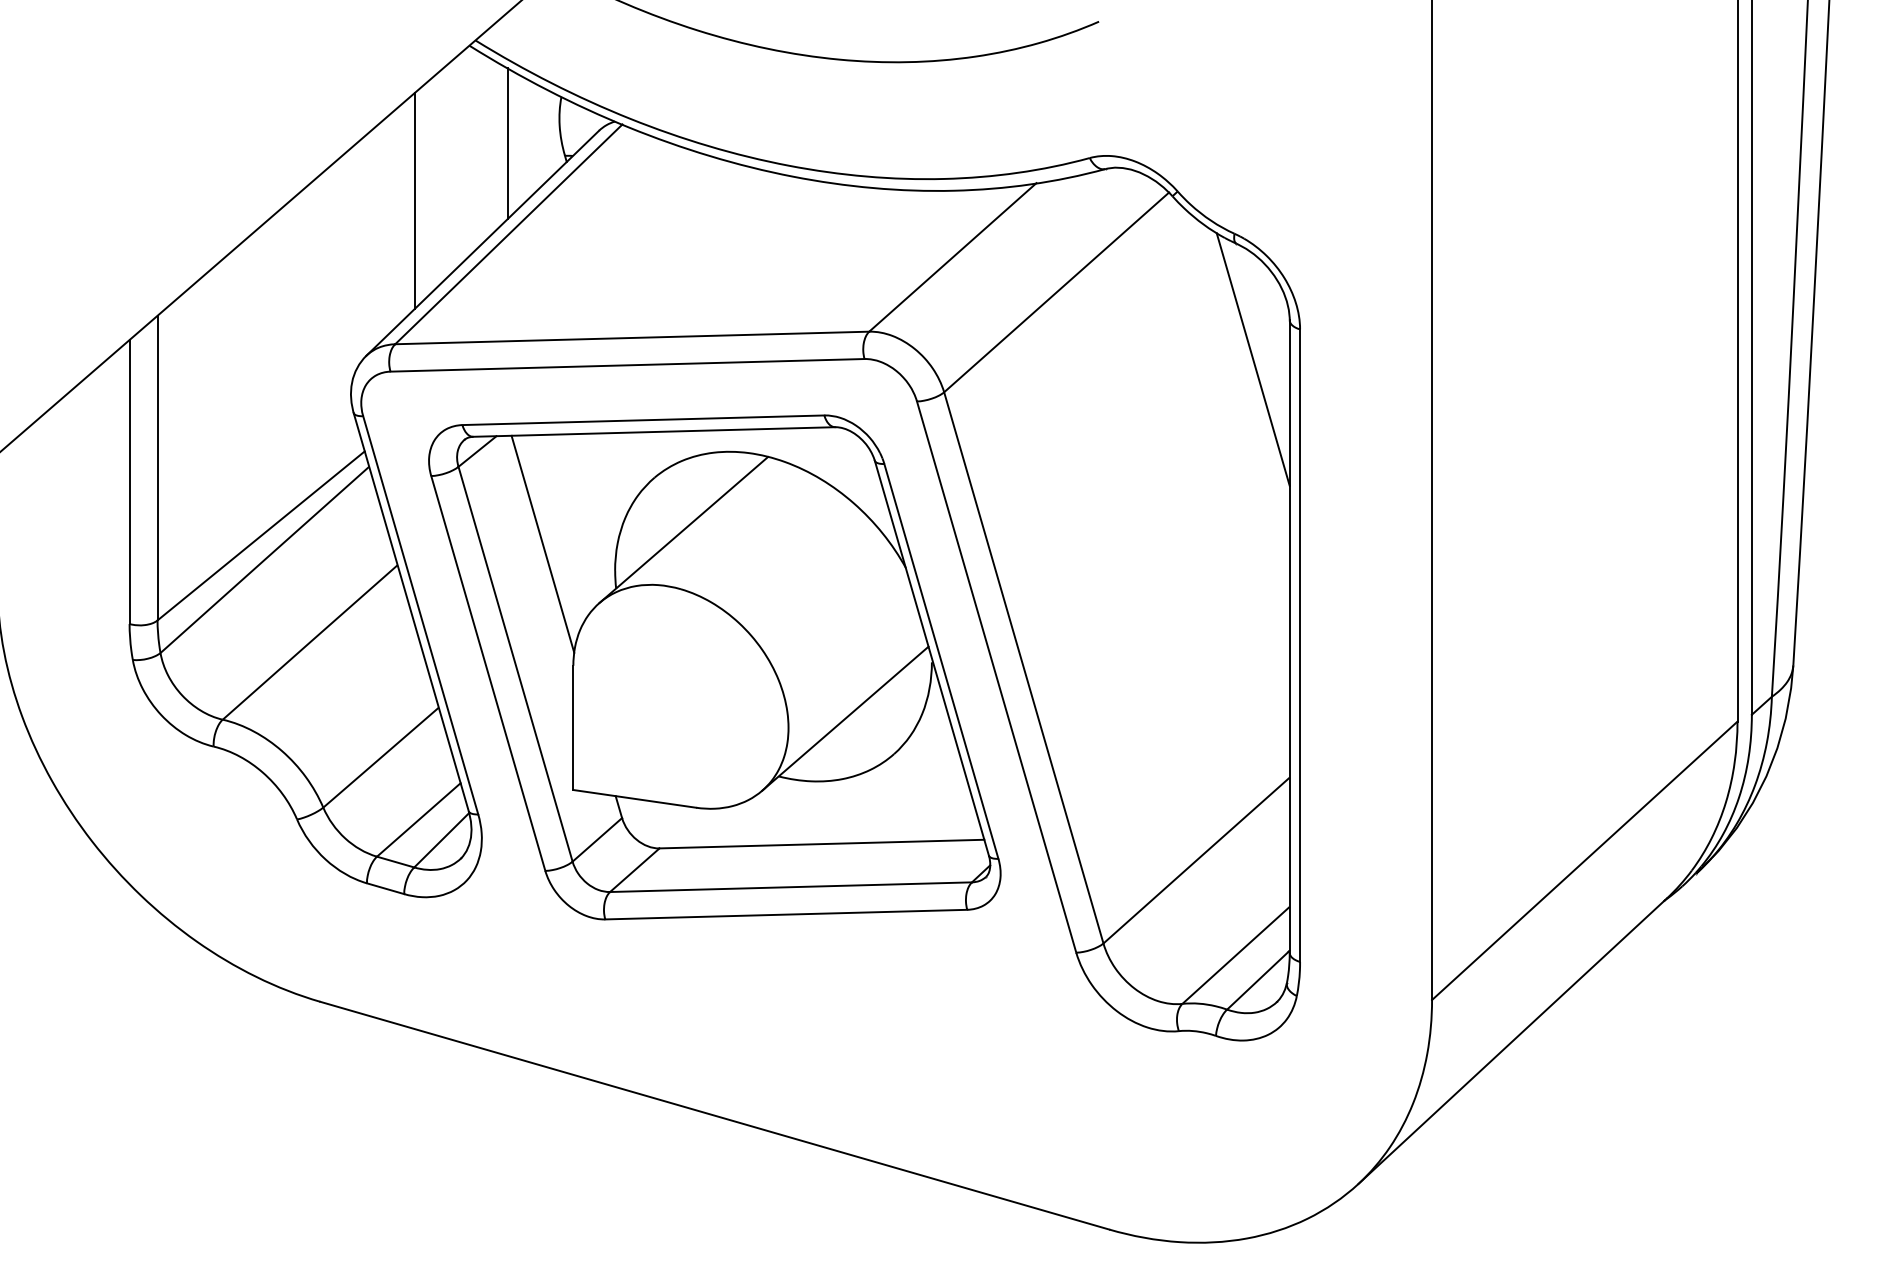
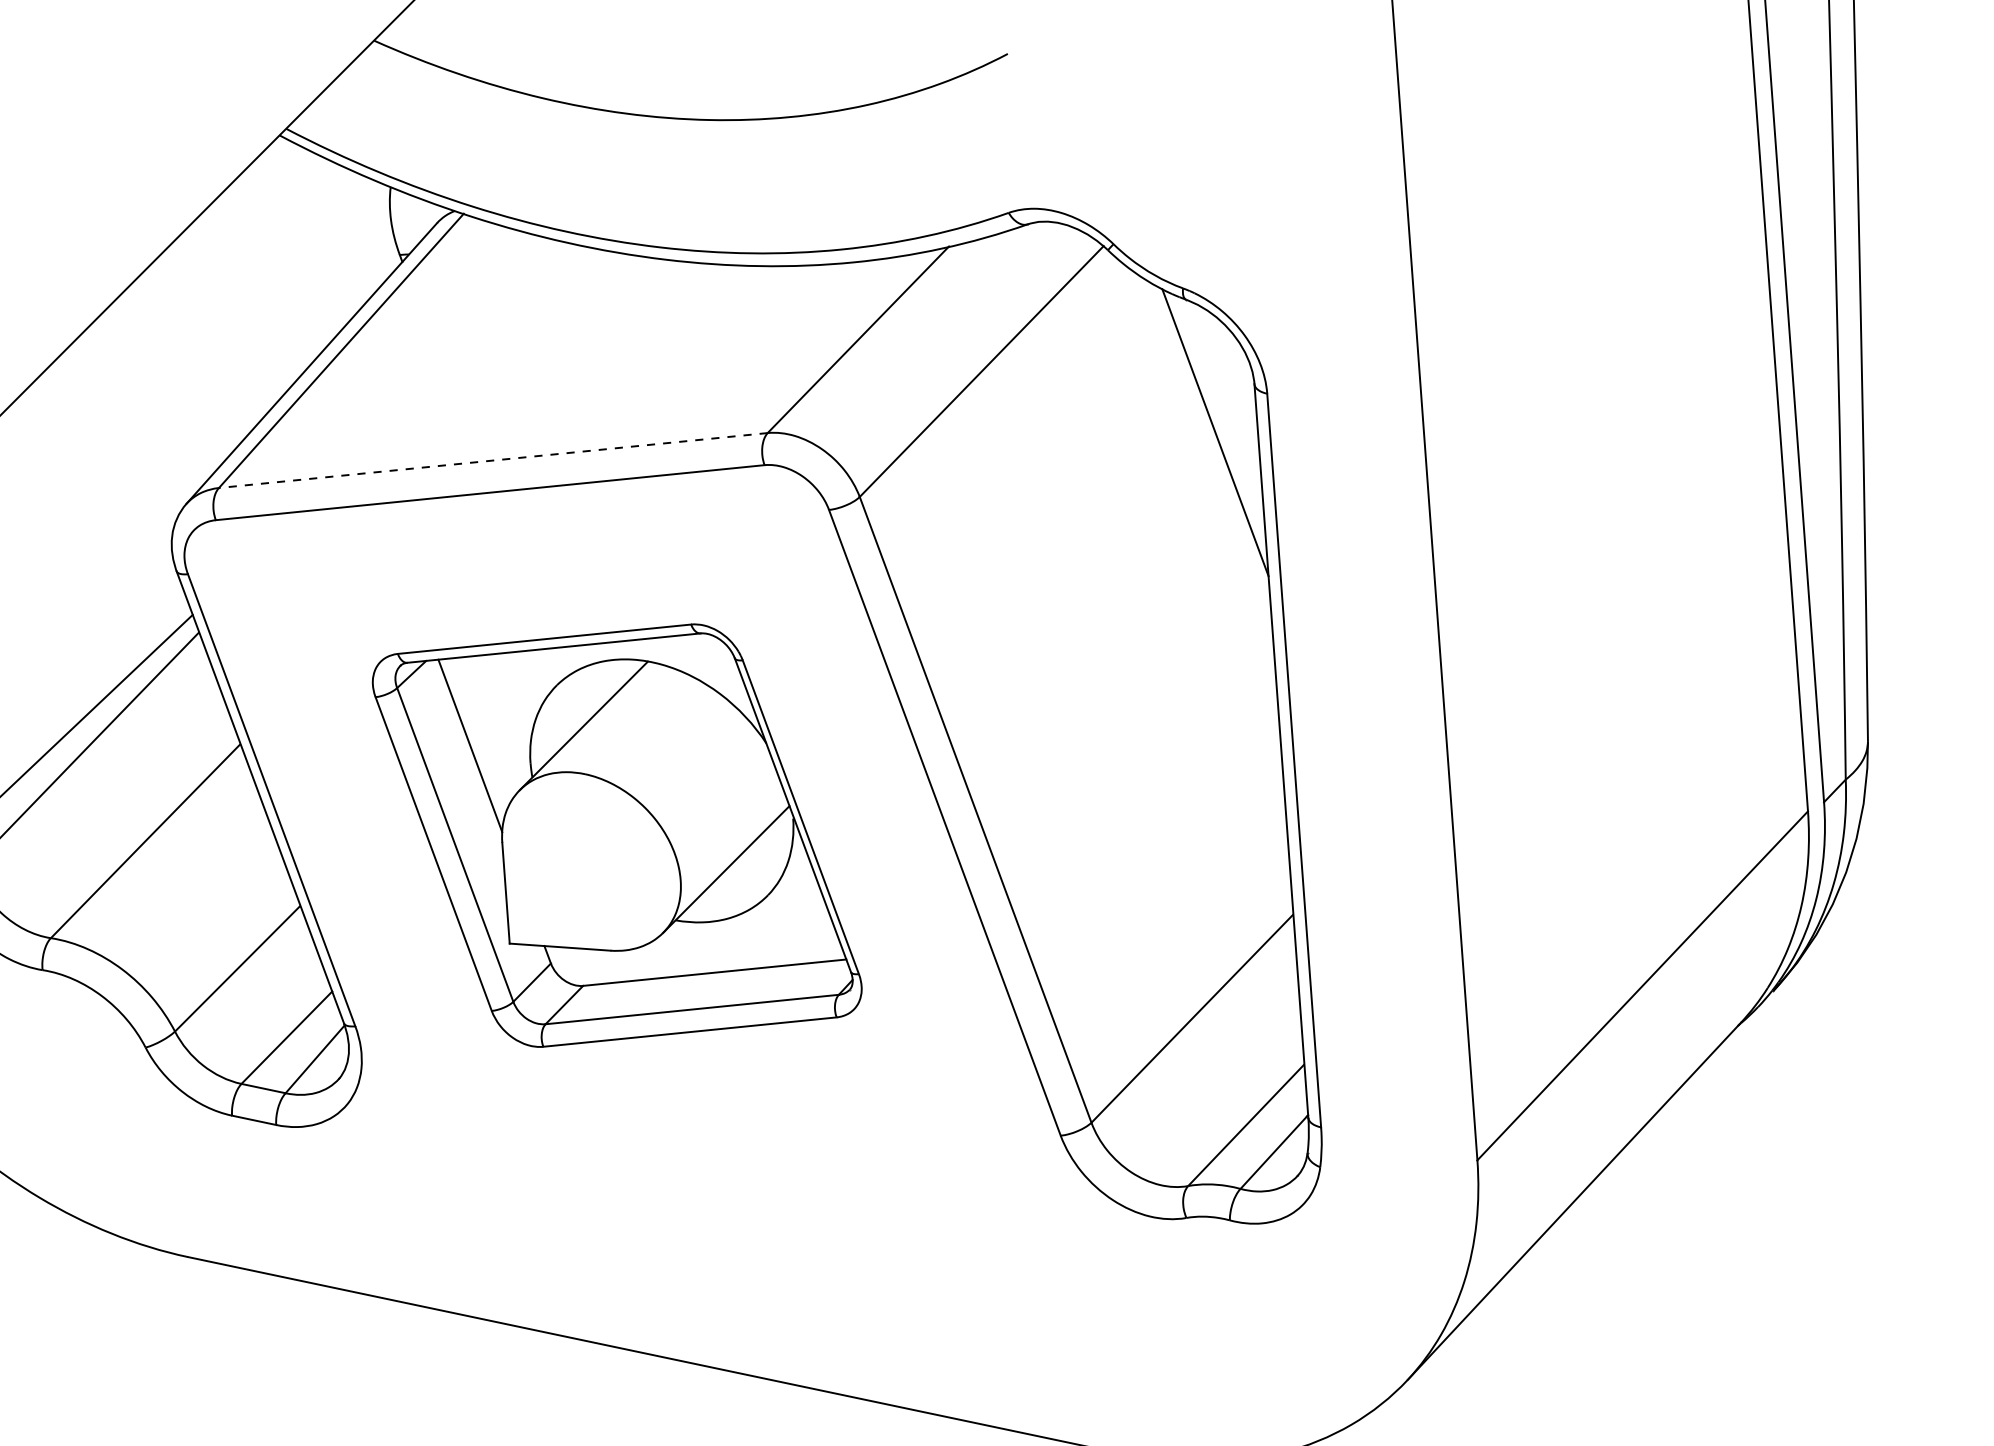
line: (508, 143) -> (333, 245), removed
line: (414, 200) -> (229, 319), removed
line: (631, 337) -> (492, 460), solid -> dashed
part: (714, 667) -> (616, 835), size x0.7

